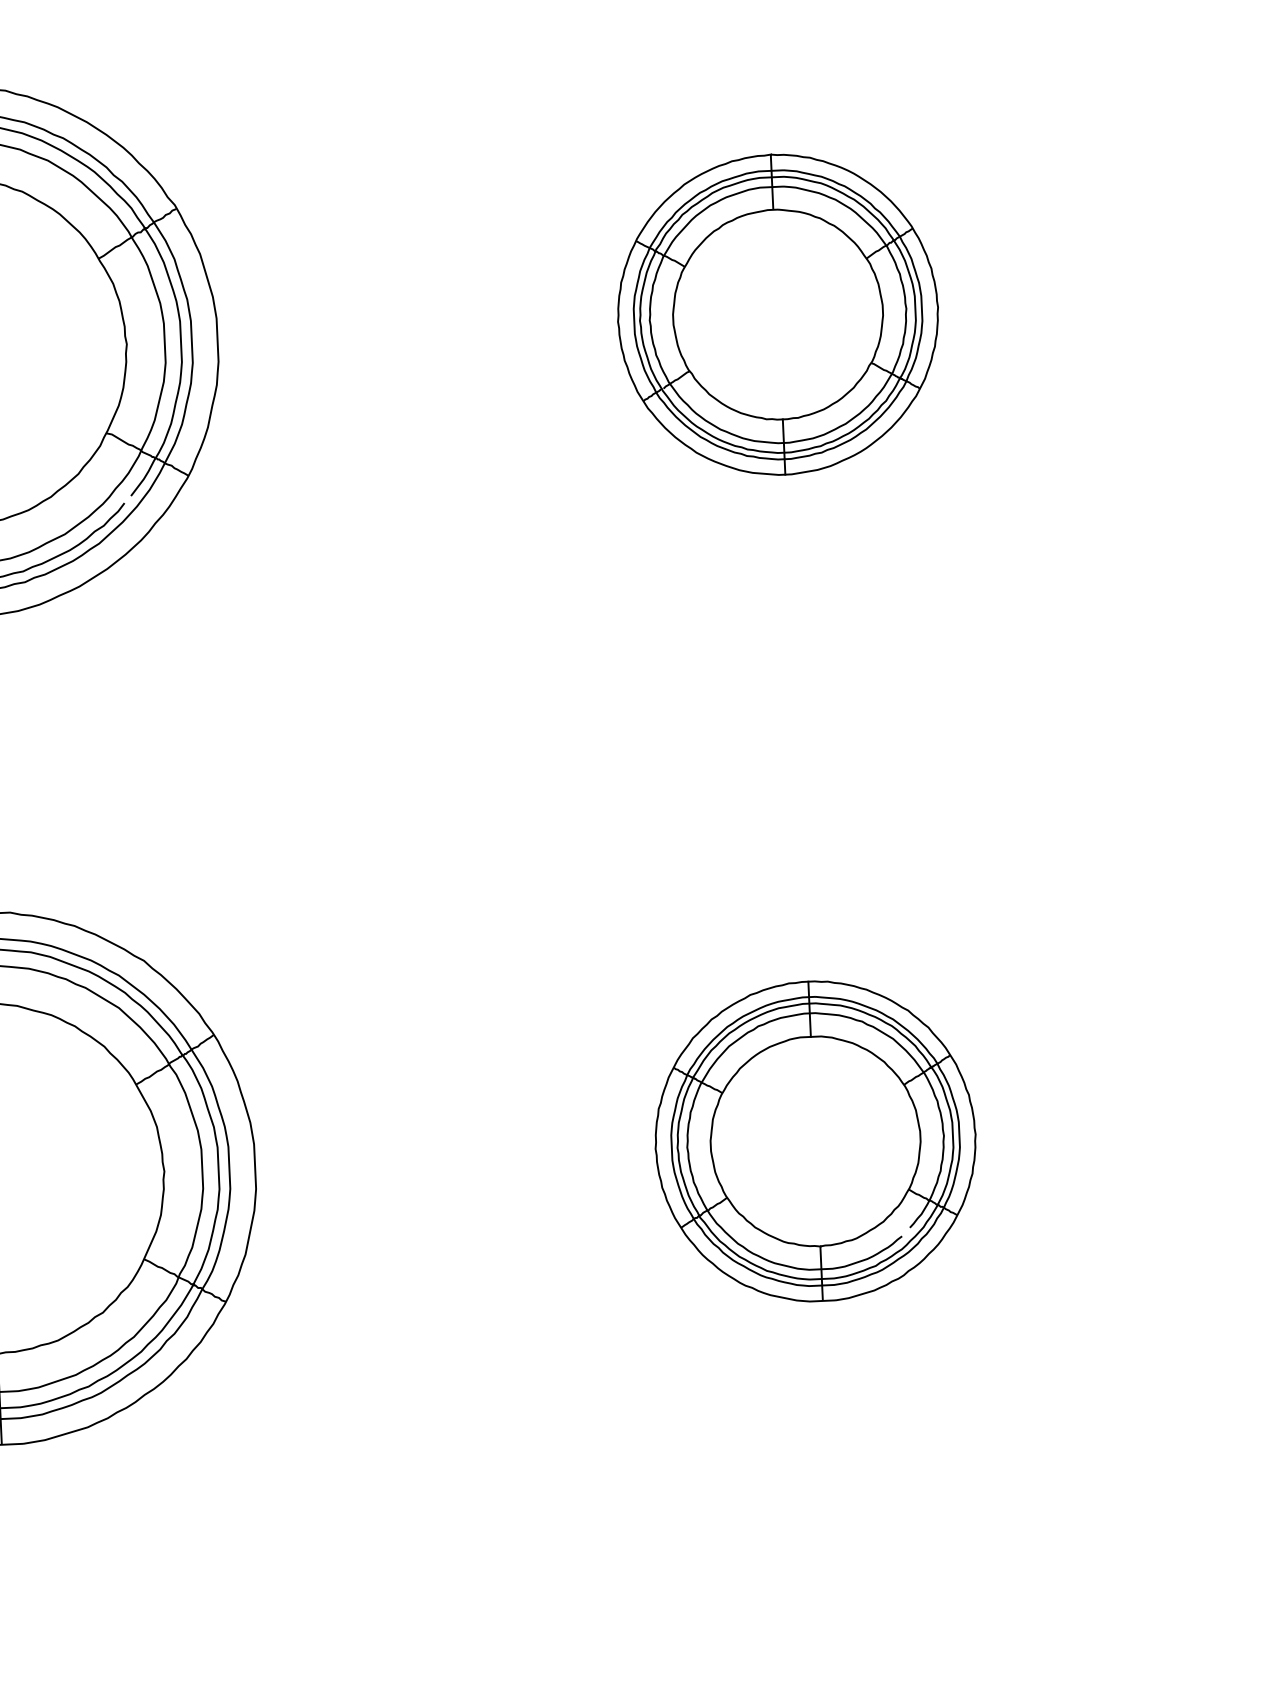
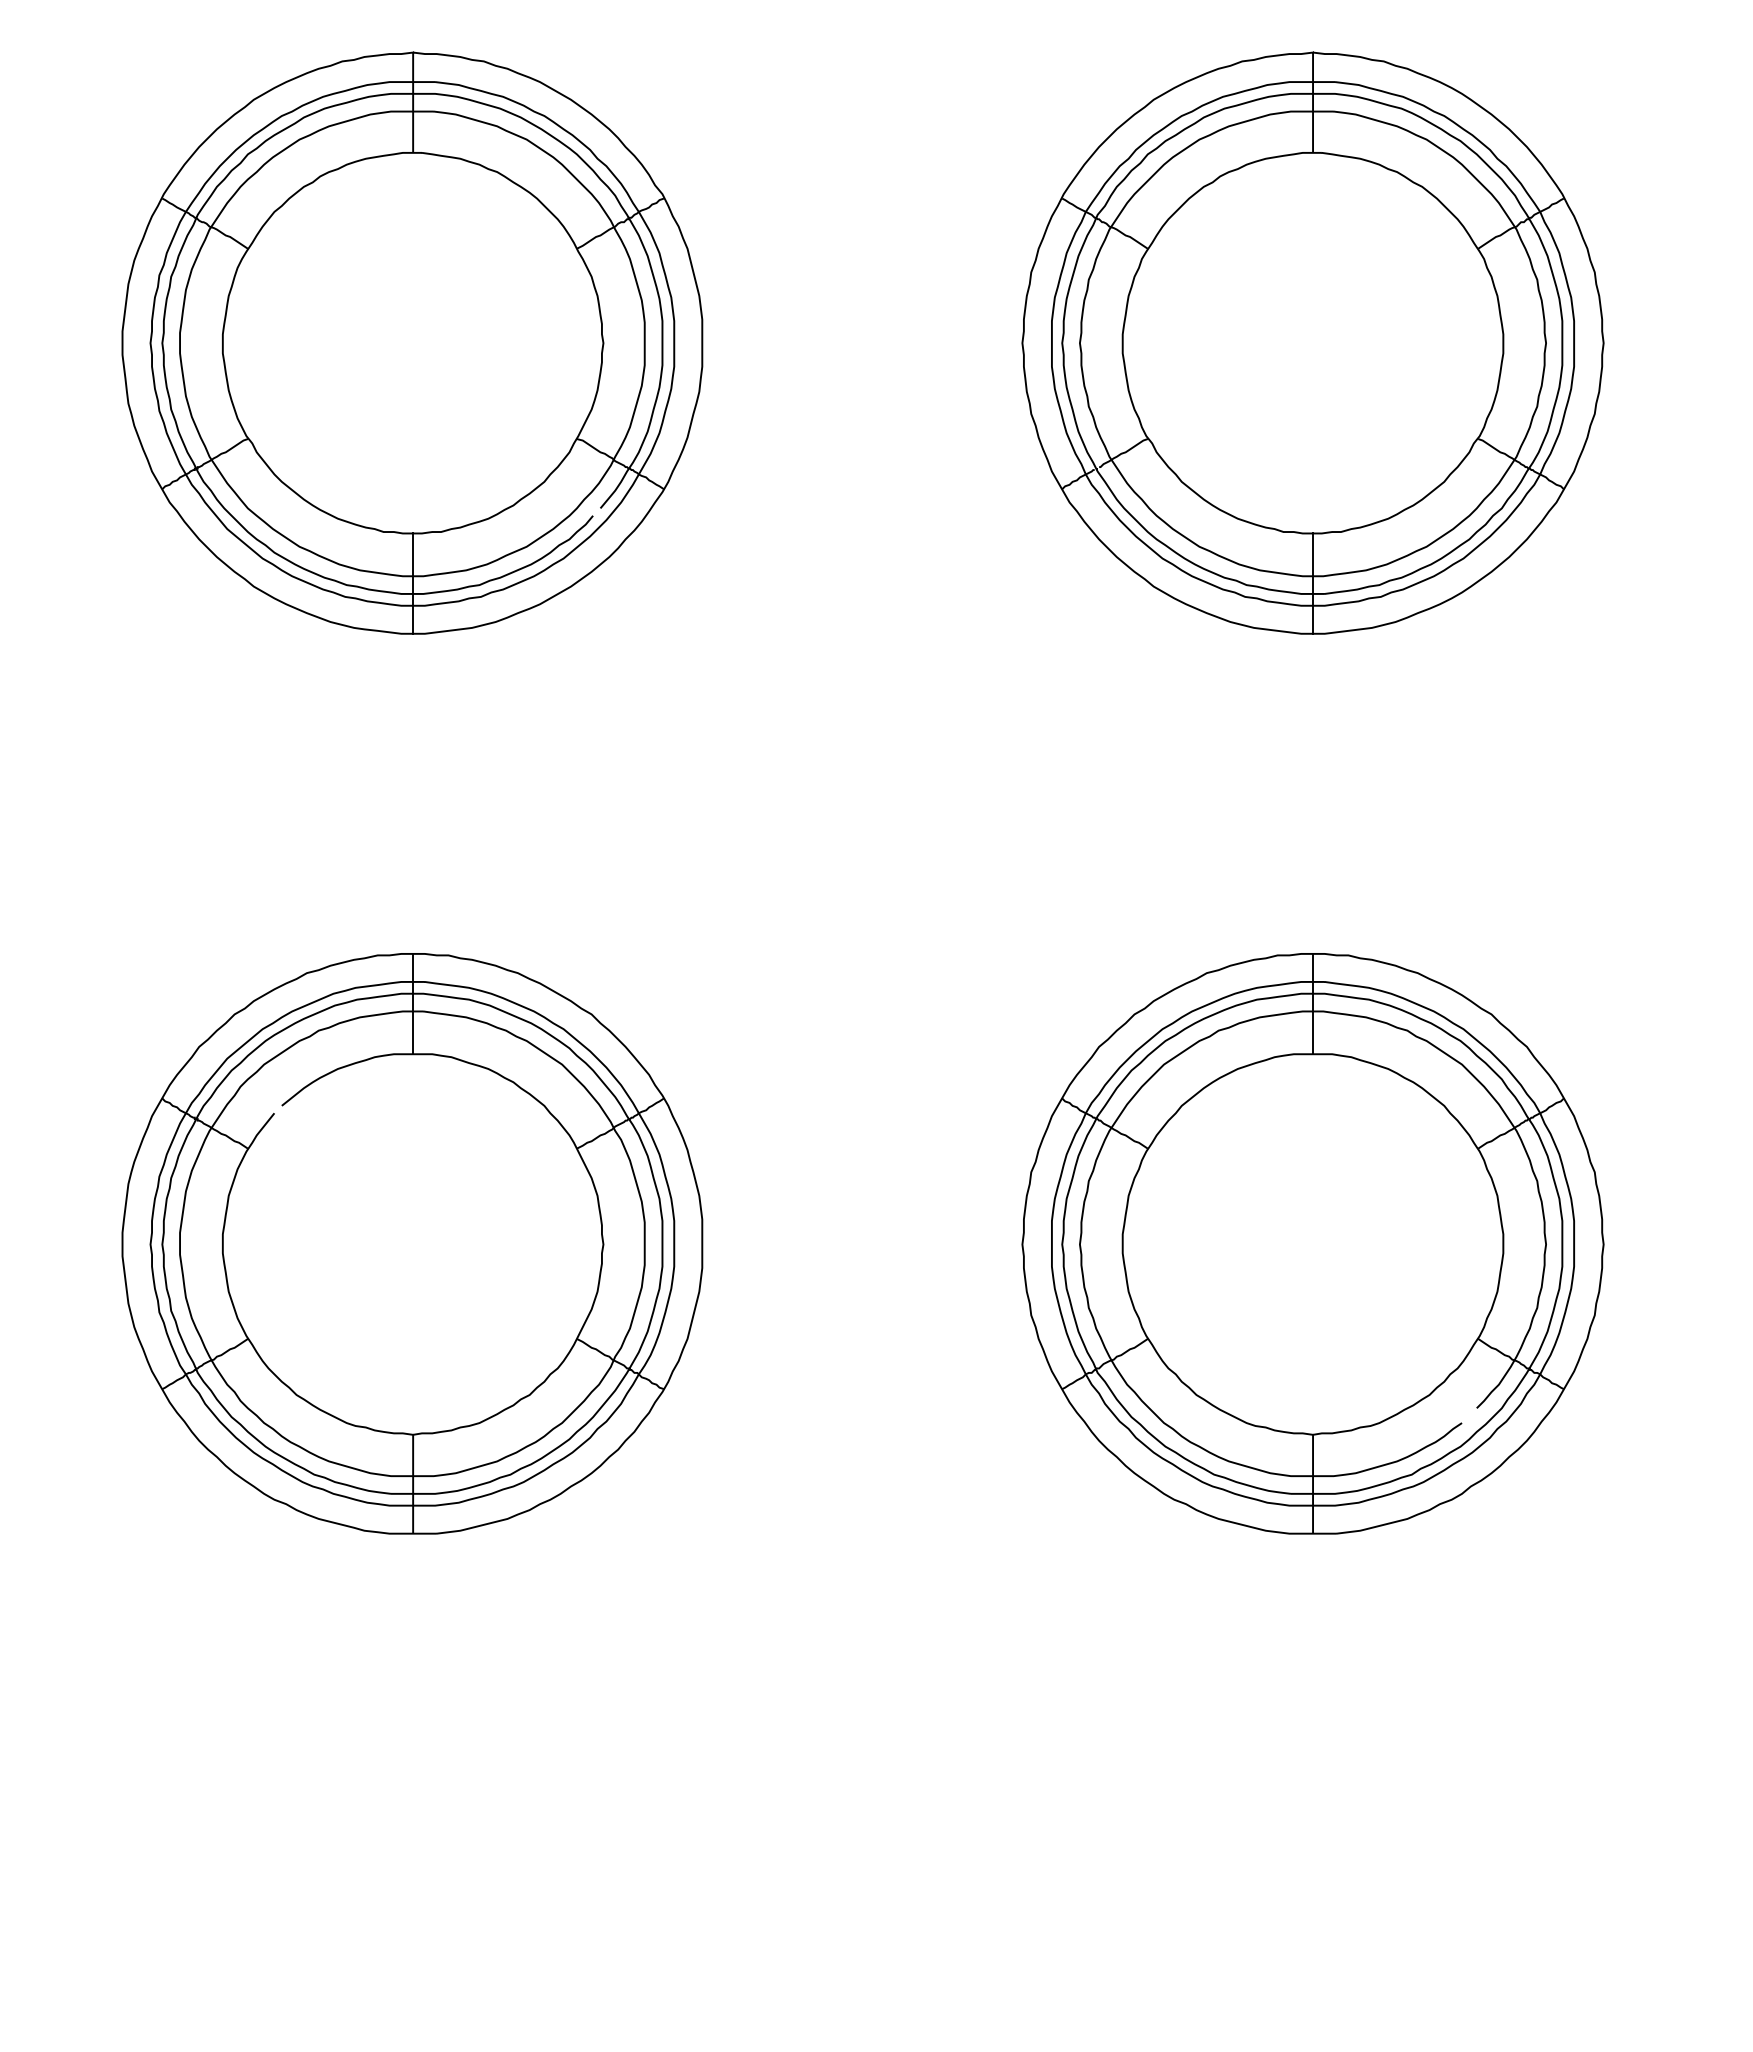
part: (777, 314) -> (1312, 342), size x1.67
part: (815, 1140) -> (1312, 1243), size x1.67

